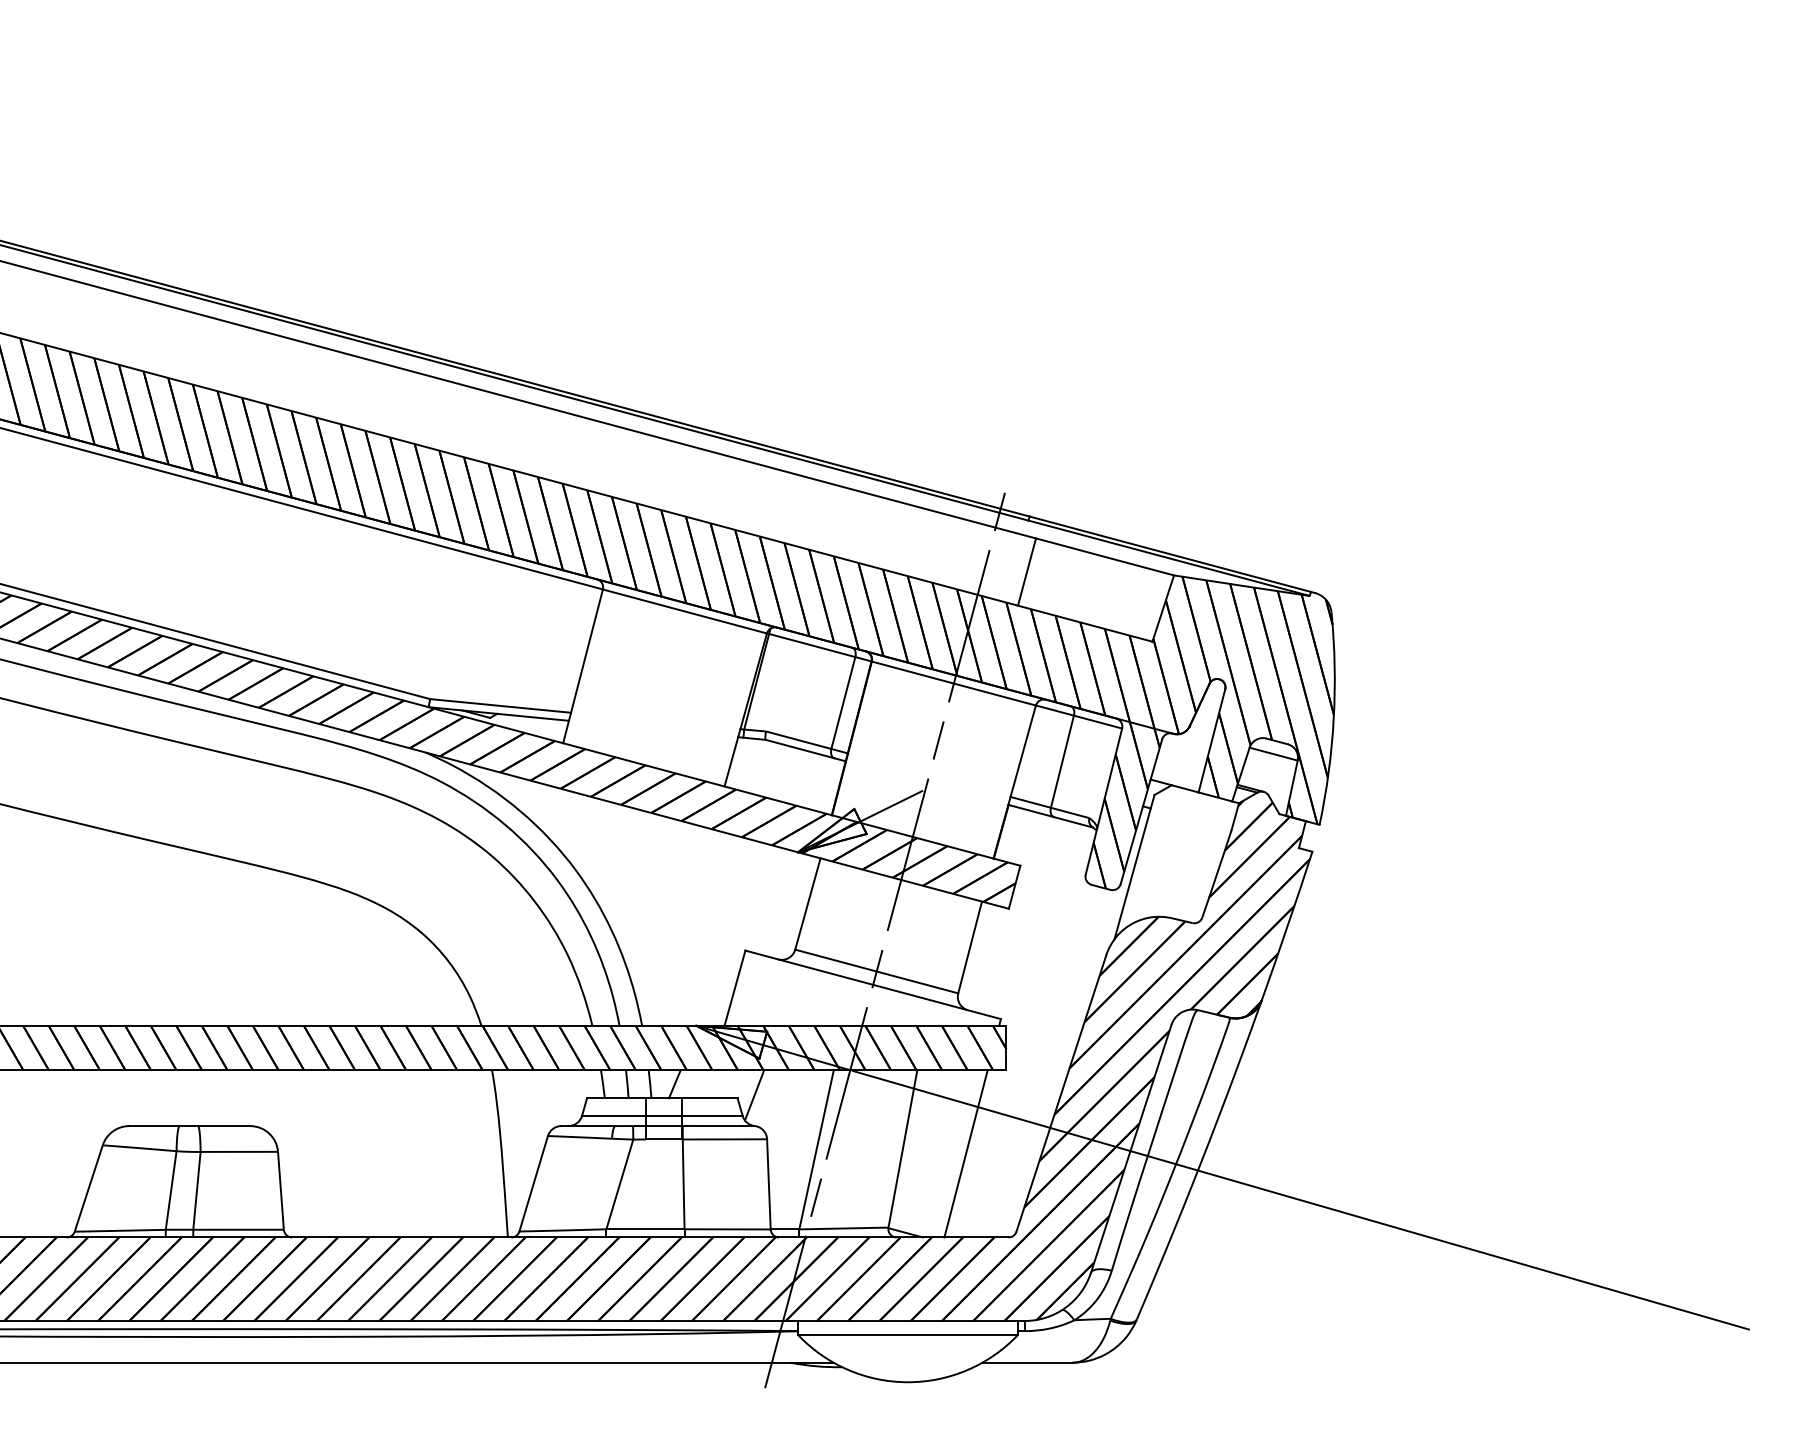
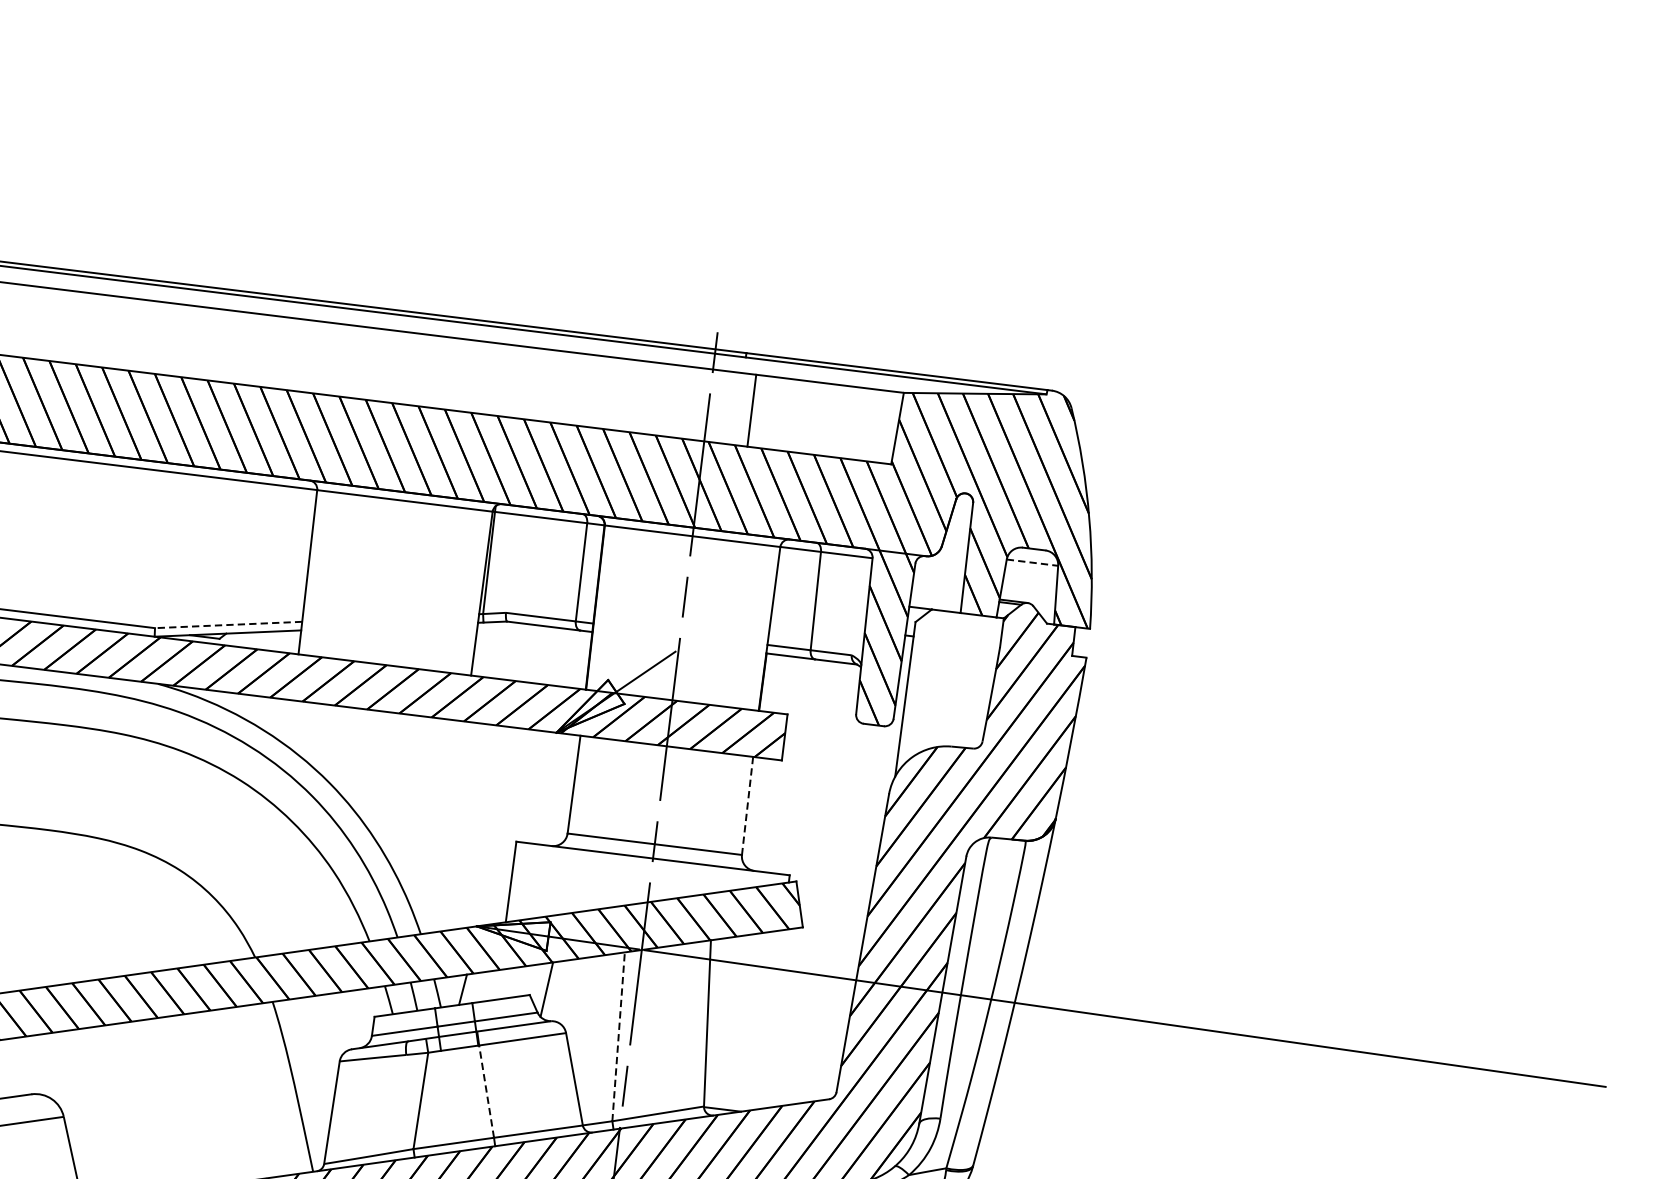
line: (500, 705) -> (228, 624), solid -> dashed
line: (1273, 754) -> (1032, 563), solid -> dashed
line: (970, 947) -> (747, 805), solid -> dashed
line: (816, 1149) -> (618, 1036), solid -> dashed
line: (965, 1153) -> (772, 1018), removed
line: (683, 1184) -> (486, 1091), solid -> dashed

